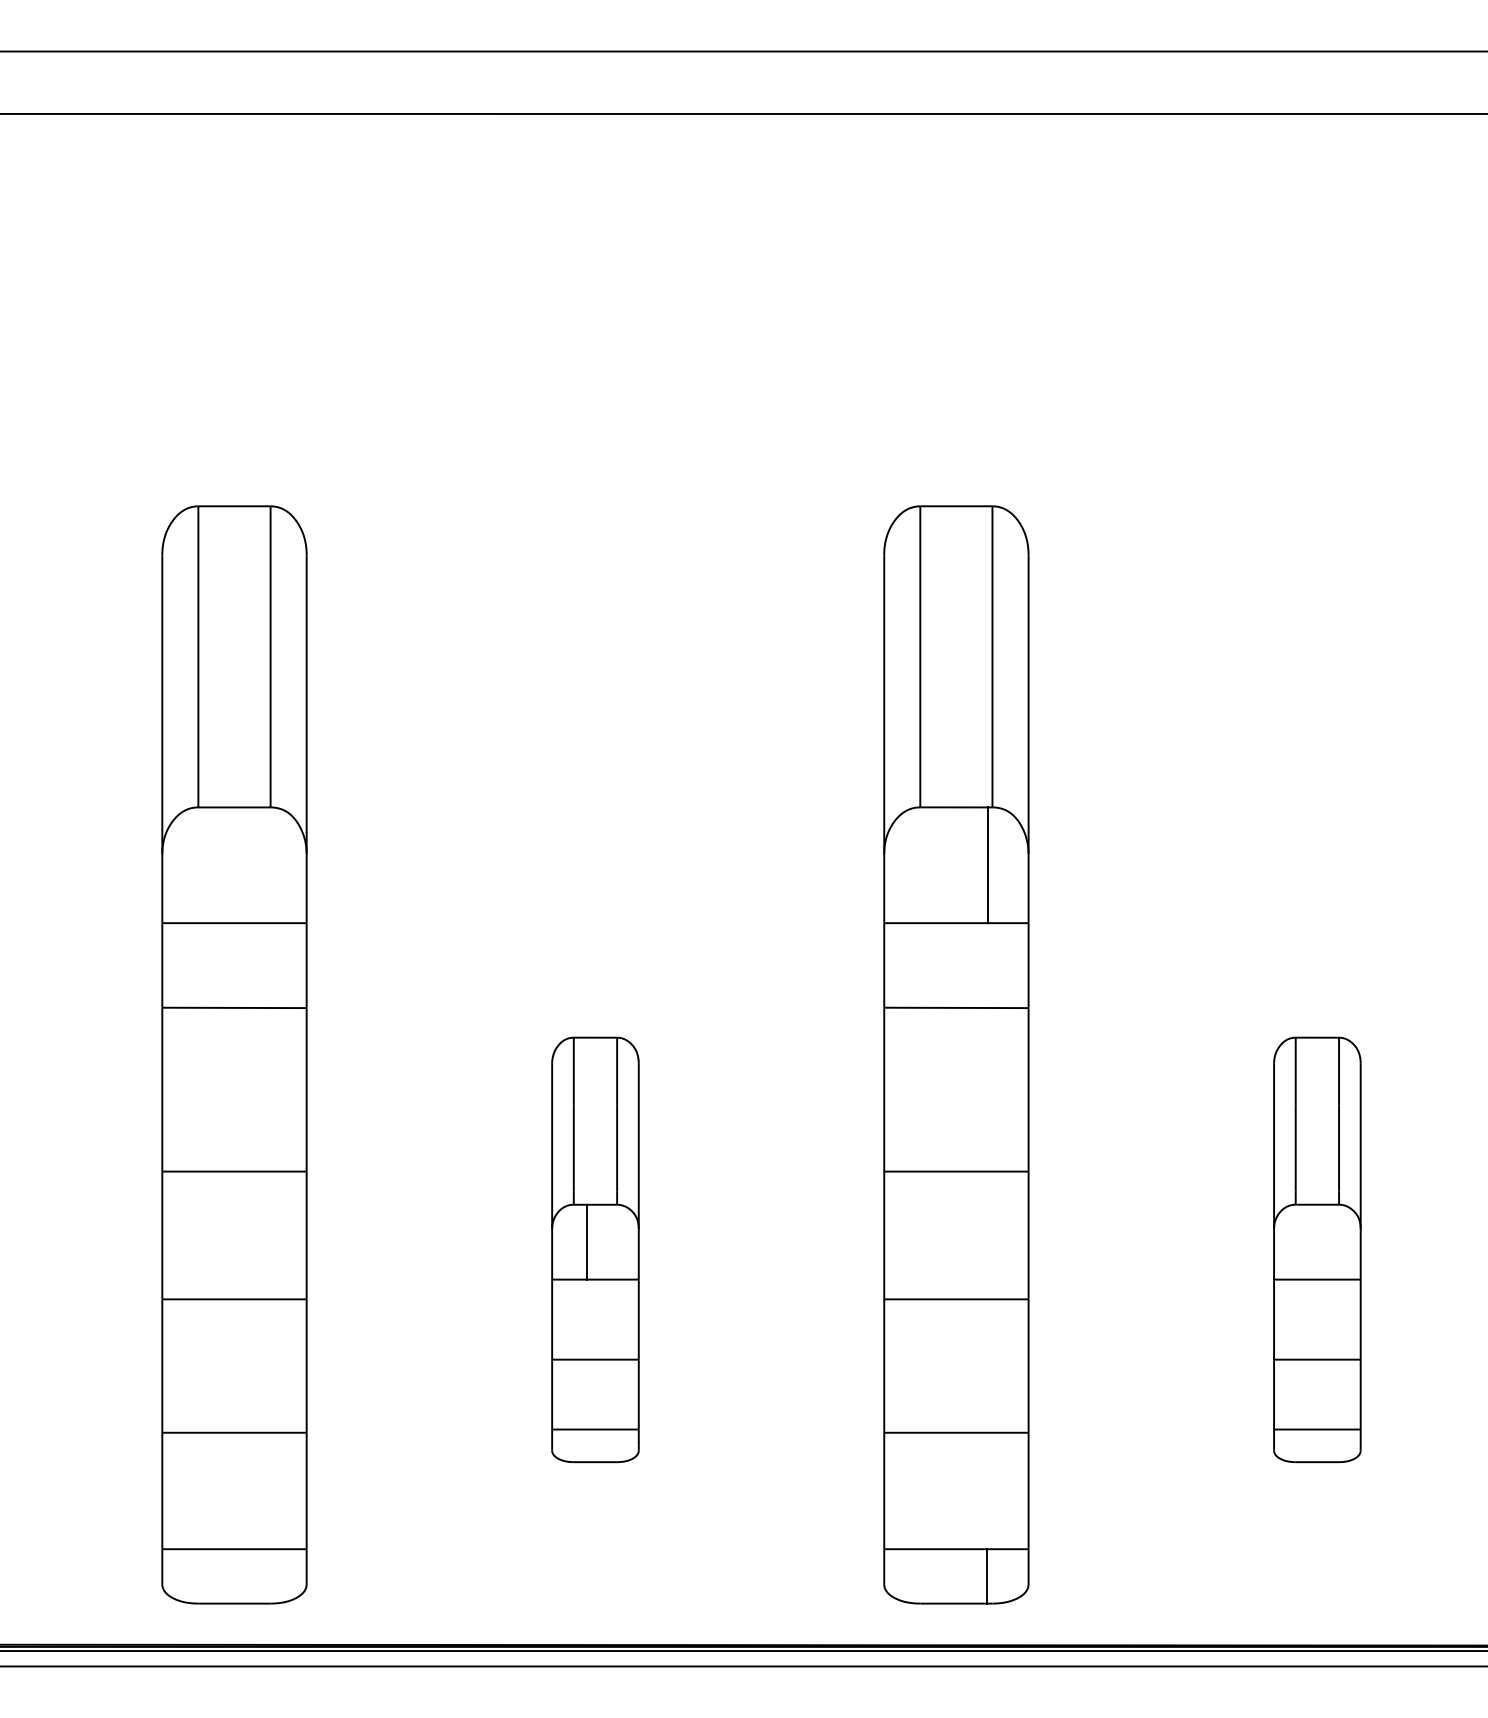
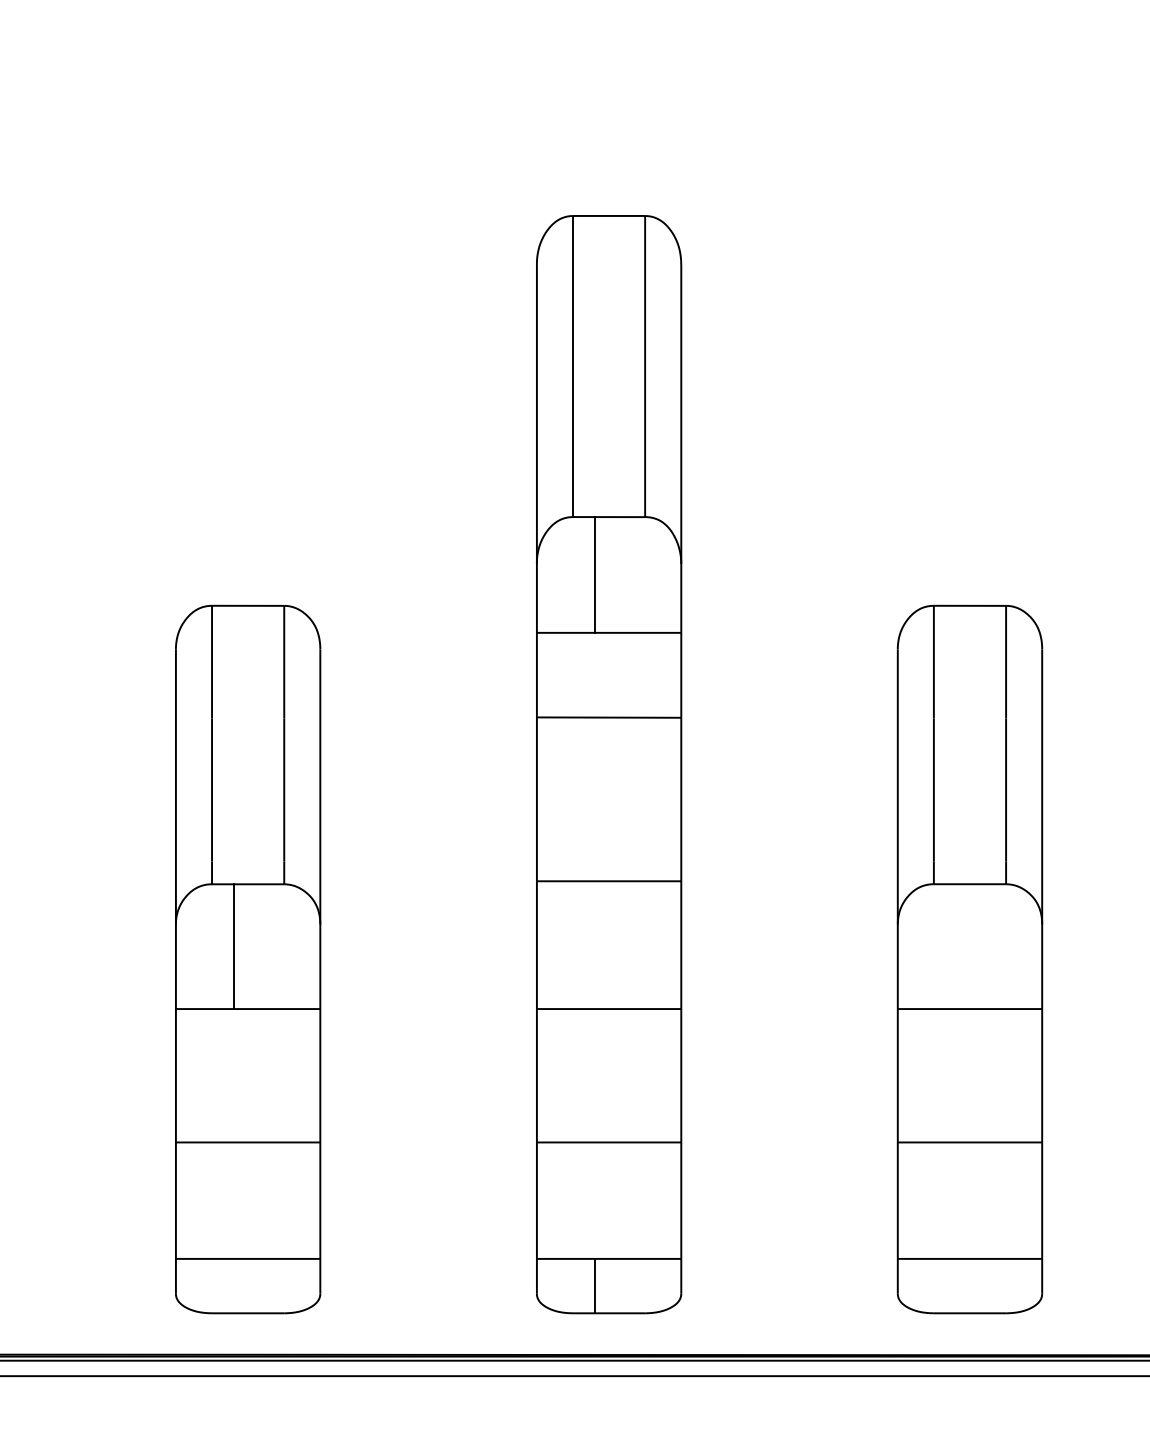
line: (987, 865) -> (594, 575), moved
part: (595, 1249) -> (248, 959), size x1.67
part: (1317, 1249) -> (970, 959), size x1.67
line: (986, 1576) -> (594, 1286), moved

